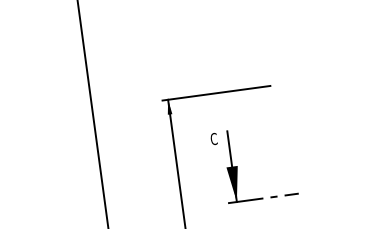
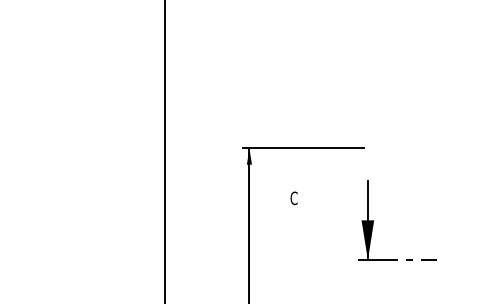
part: (237, 166) -> (373, 220), moved

